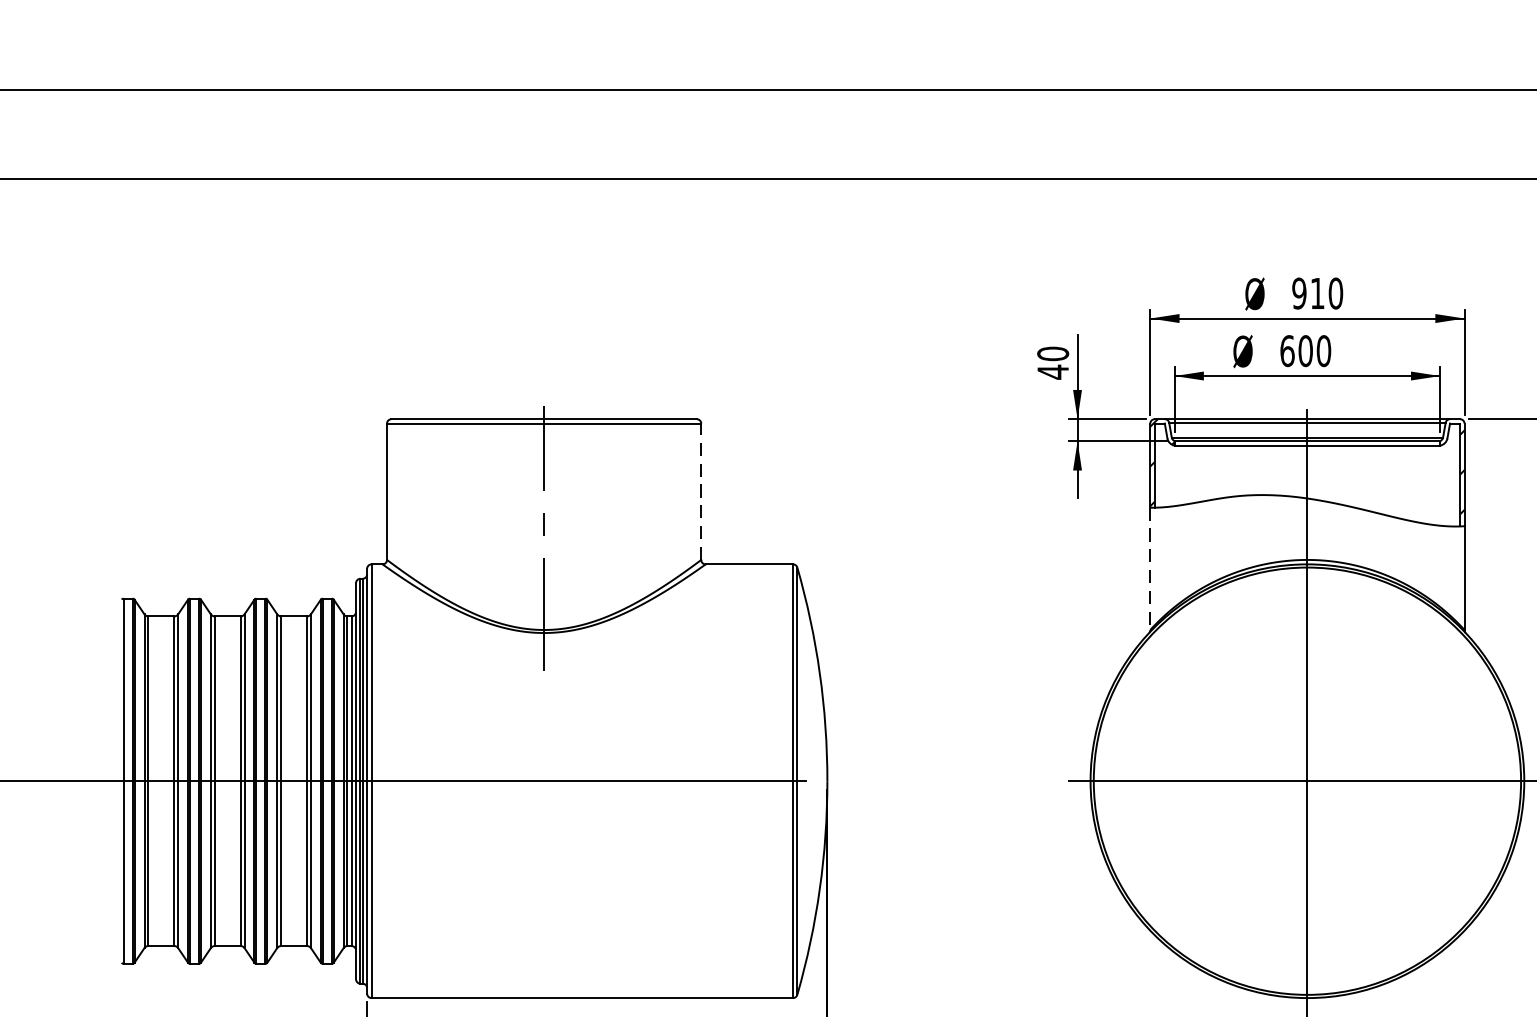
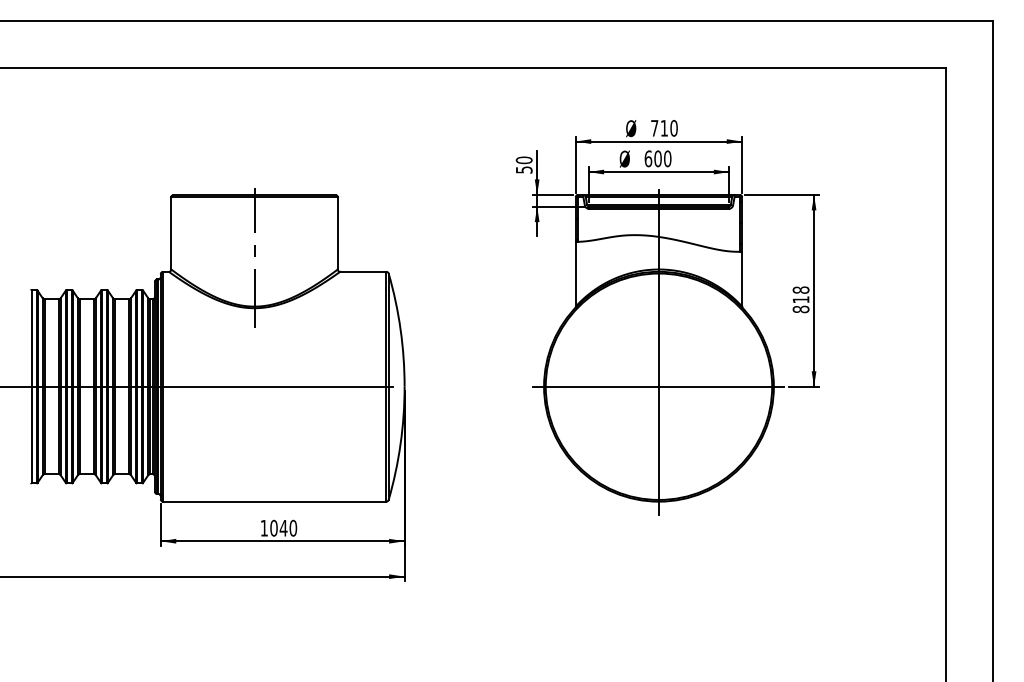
text: (1298, 291) -> (654, 127), 910 -> 710
text: (1053, 373) -> (524, 170), 40 -> 50
line: (700, 490) -> (337, 232), dashed -> solid
line: (1149, 569) -> (575, 274), dashed -> solid

